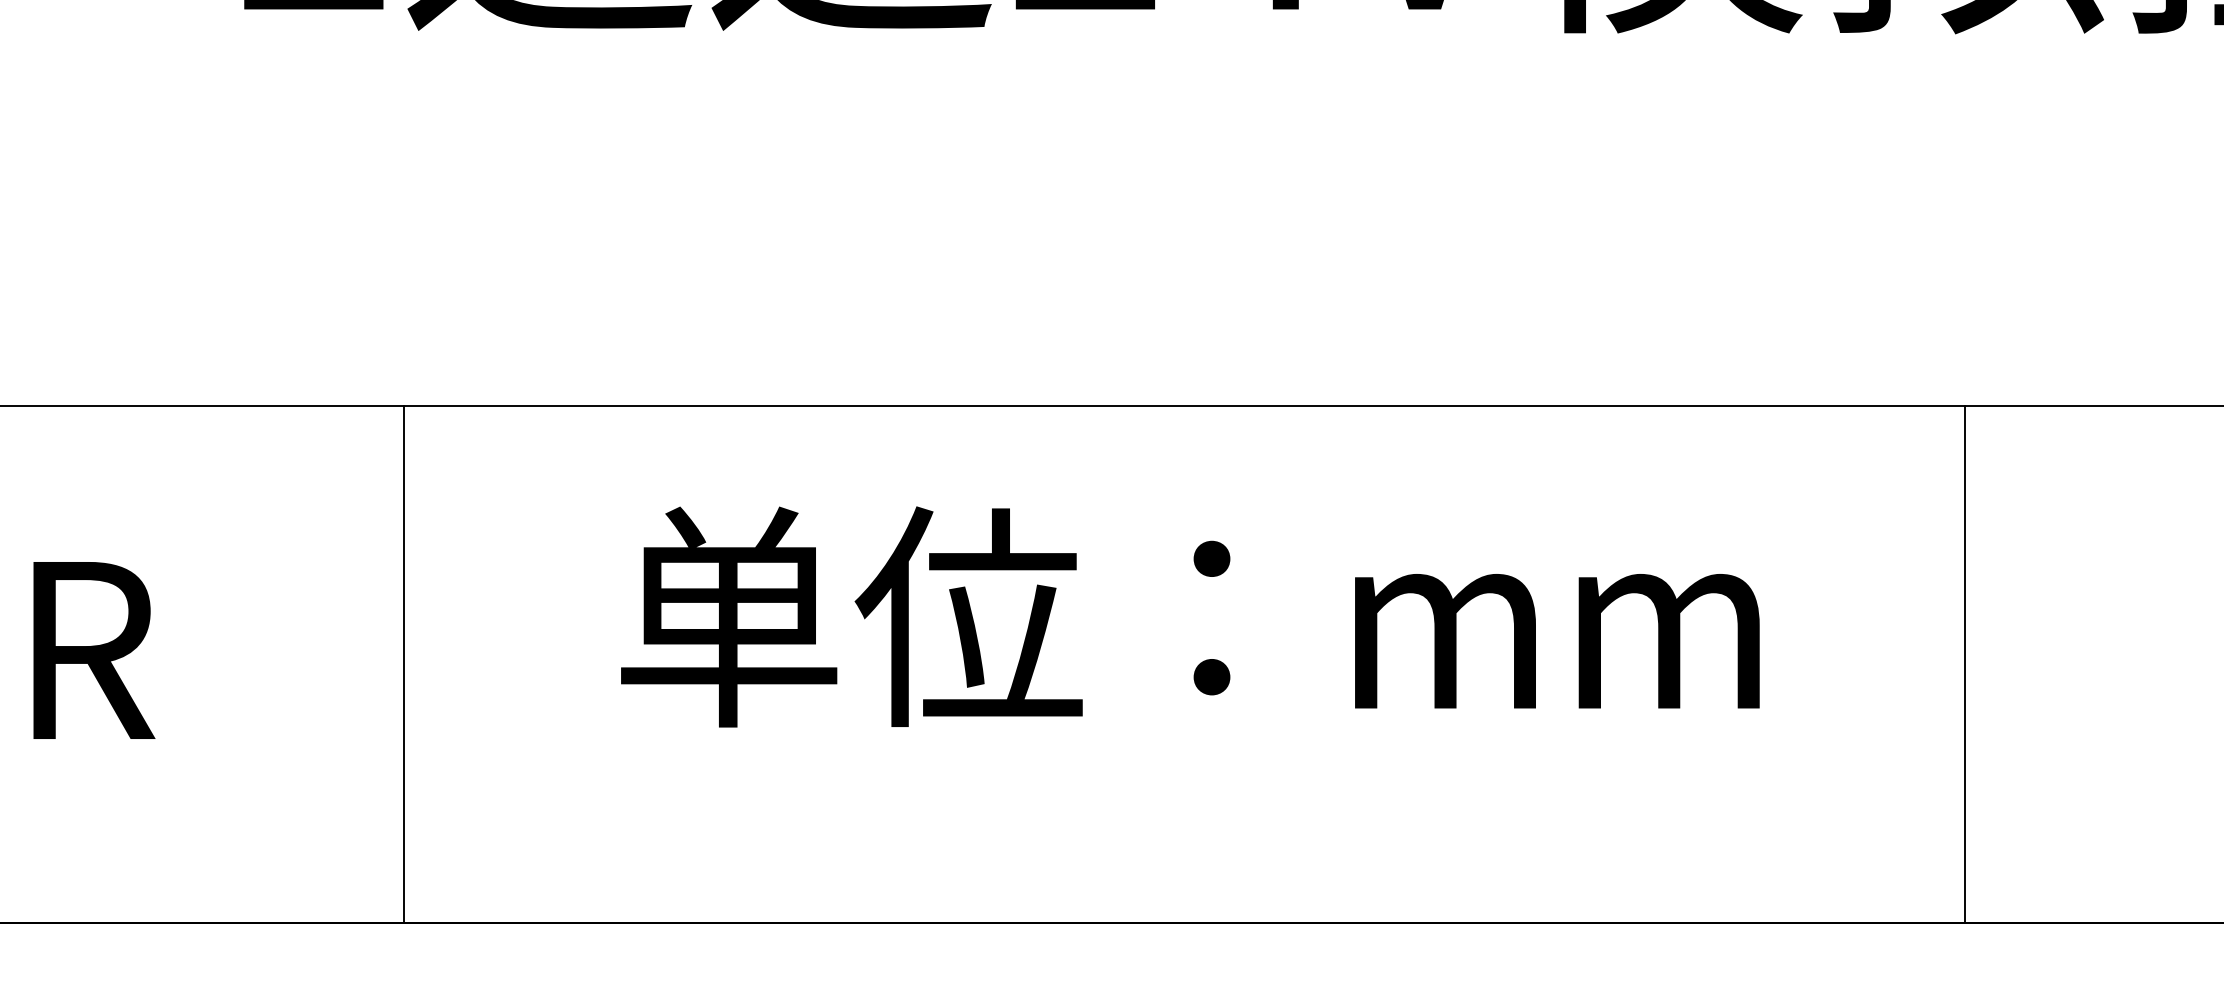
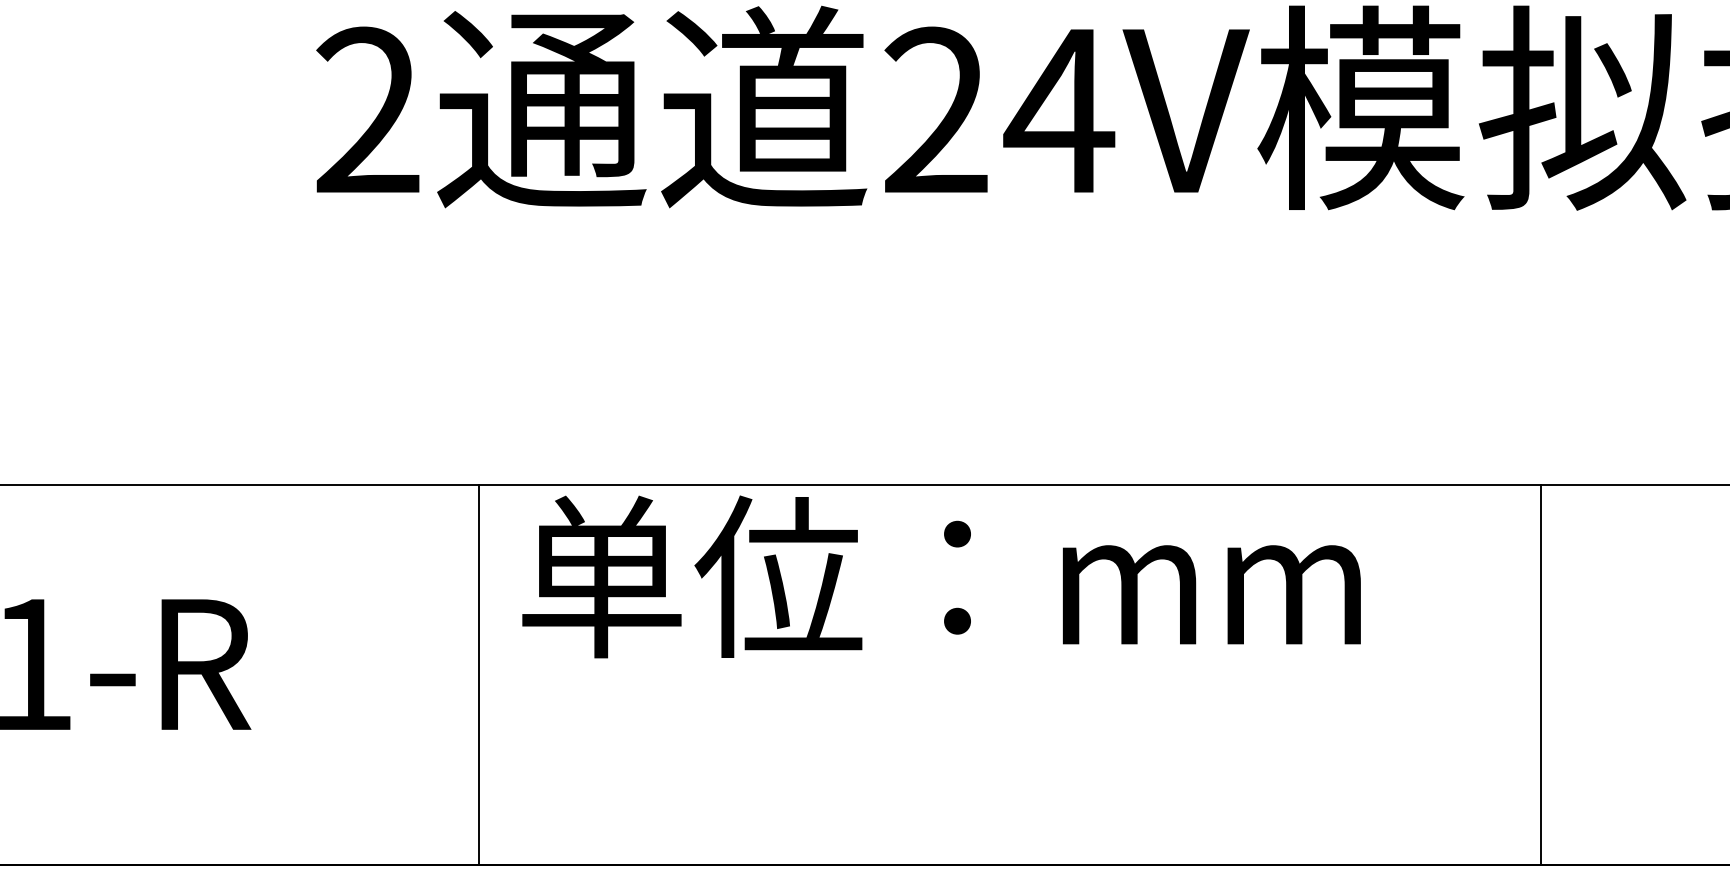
text: (1190, 616) -> (941, 576), moved
line: (404, 663) -> (478, 674), moved
line: (1965, 663) -> (1541, 674), moved

